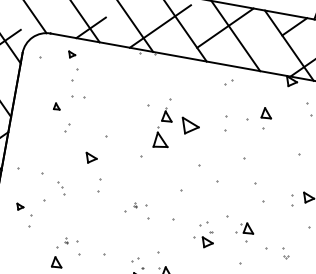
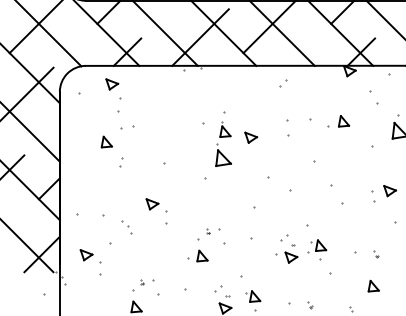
part: (72, 54) -> (112, 84), size x1.67
part: (57, 106) -> (106, 141), size x1.67
part: (267, 113) -> (344, 121), moved
part: (190, 126) -> (251, 137), size x0.62
part: (91, 158) -> (152, 204), moved
part: (20, 207) -> (86, 255), size x1.67
part: (121, 225) -> (197, 255), added
part: (245, 231) -> (317, 249), moved
part: (285, 254) -> (376, 254), size x0.62

